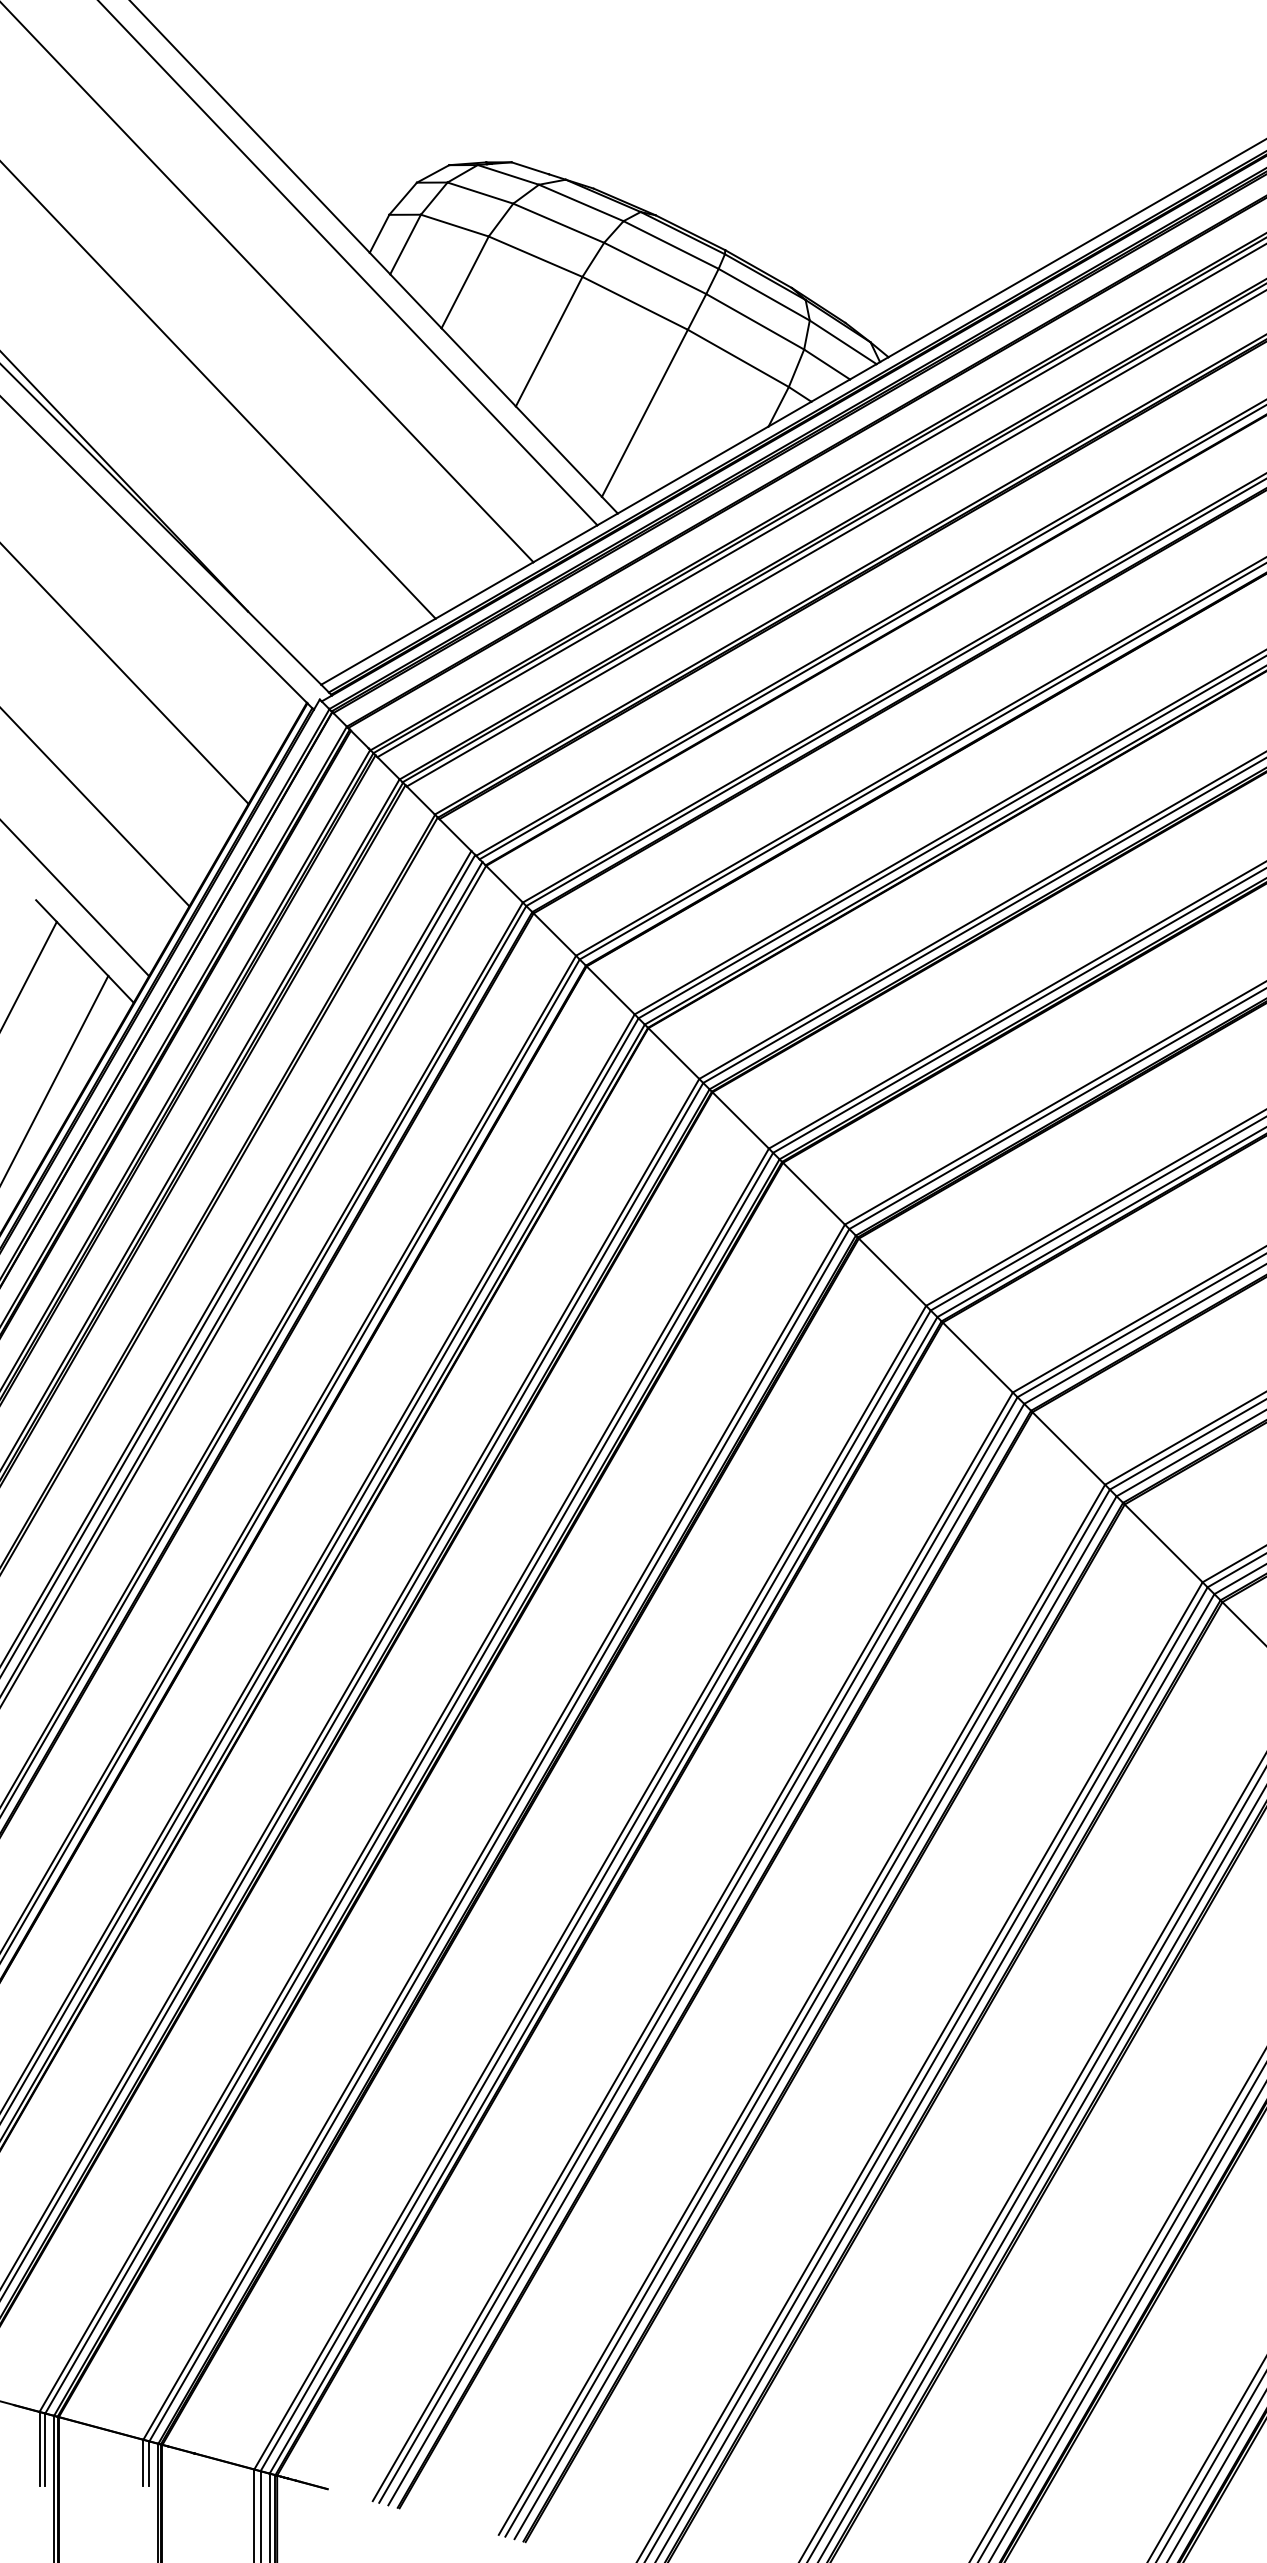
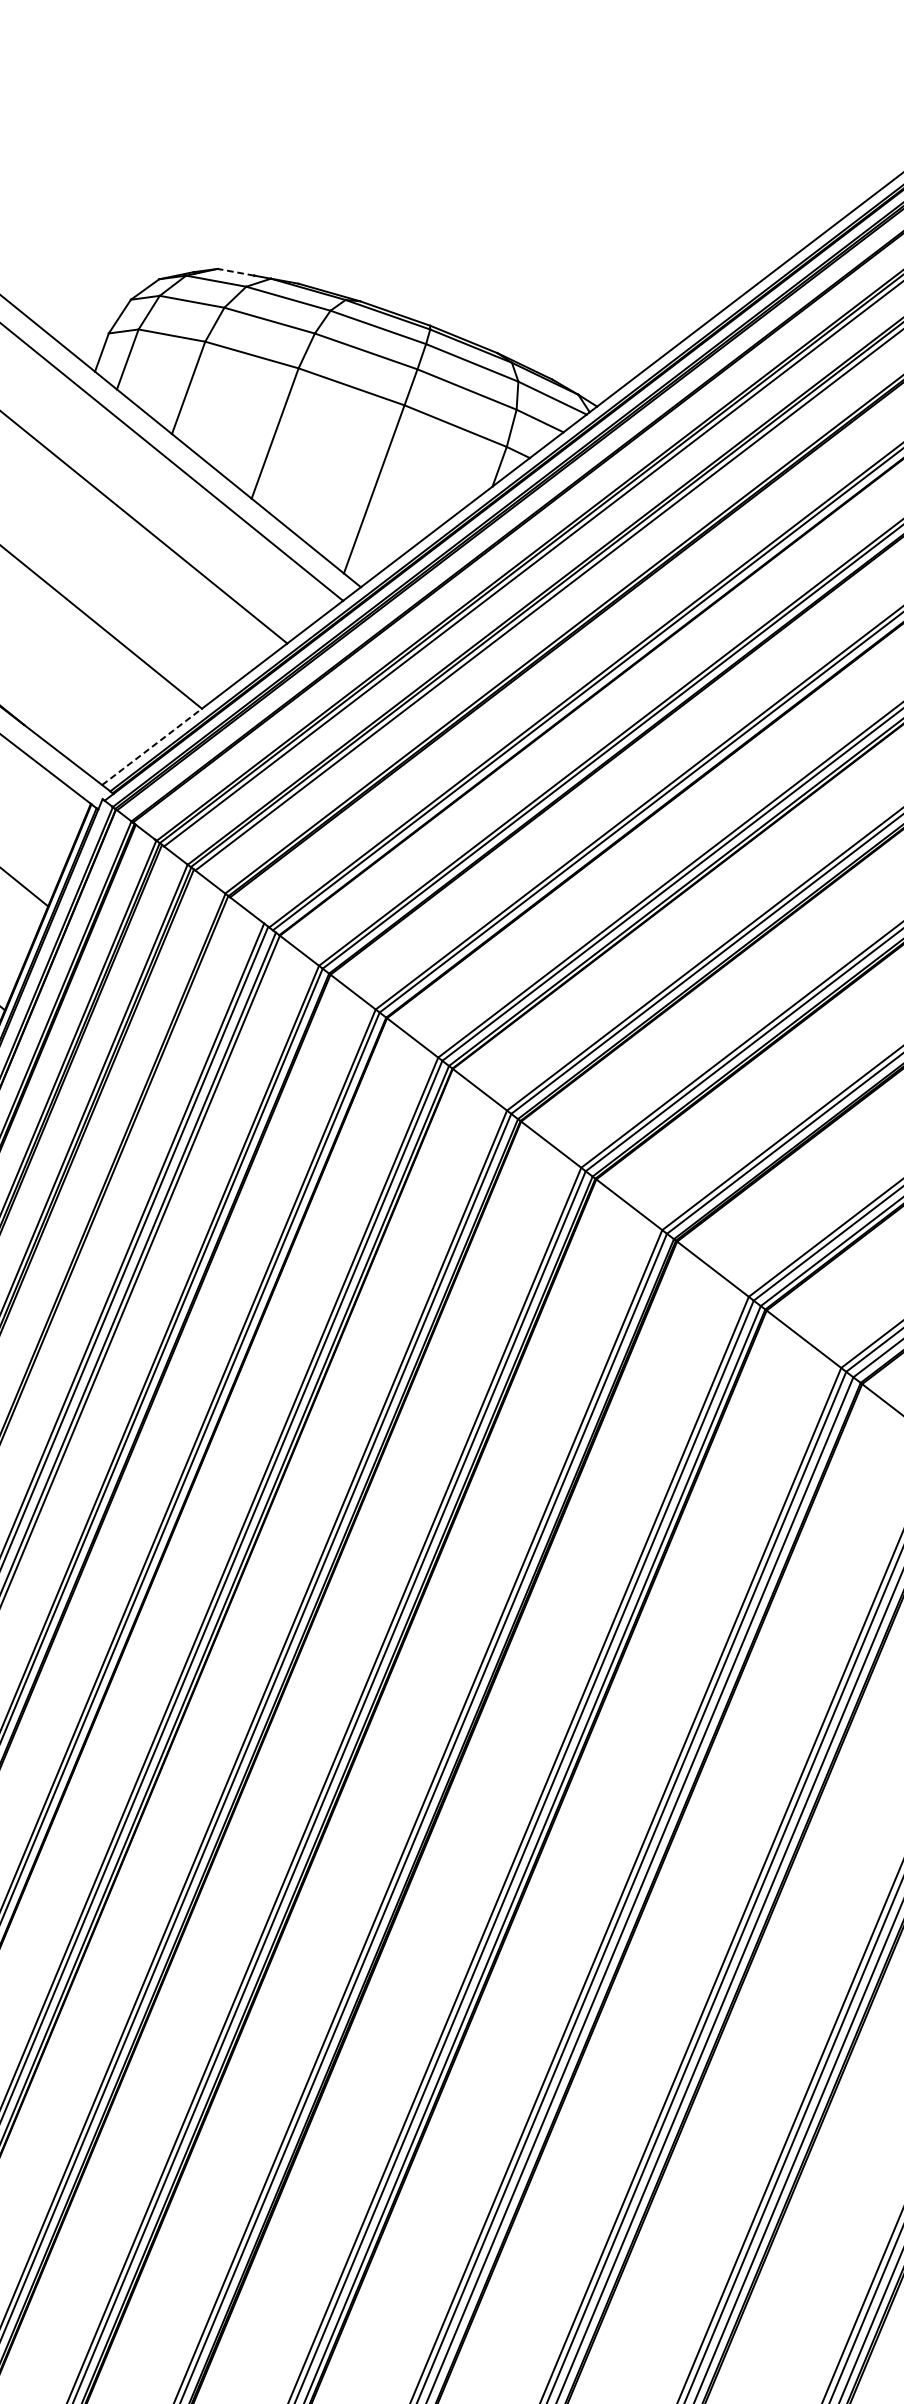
line: (529, 168) -> (235, 272), solid -> dashed
line: (378, 651) -> (152, 746), solid -> dashed

